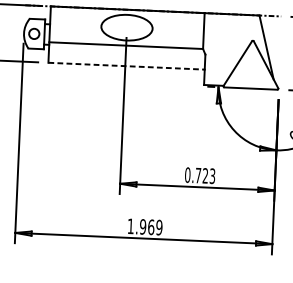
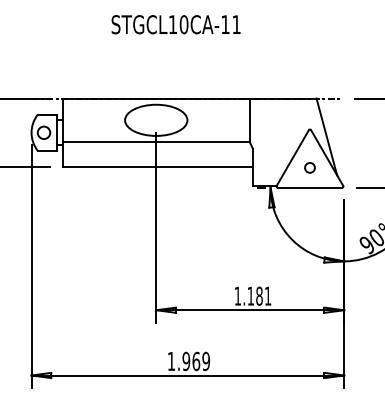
line: (127, 66) -> (158, 167), dashed -> solid
circle: (251, 71) -> (309, 167), added
text: (199, 175) -> (252, 295), 0.723 -> 1.181

